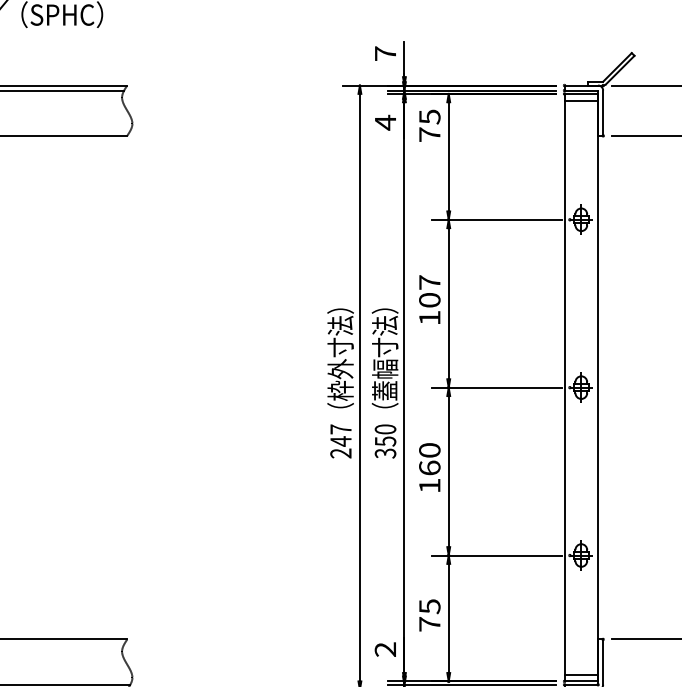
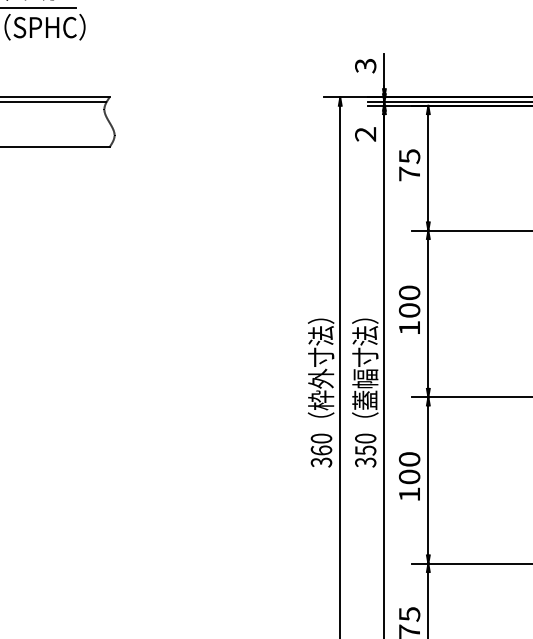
text: (385, 53) -> (365, 65), 7 -> 3
text: (384, 122) -> (364, 134), 4 -> 2
text: (429, 125) -> (409, 164), moved
text: (429, 282) -> (409, 292), 107 -> 100
text: (340, 441) -> (321, 450), 247 -> 360
text: (429, 467) -> (409, 476), 160 -> 100

